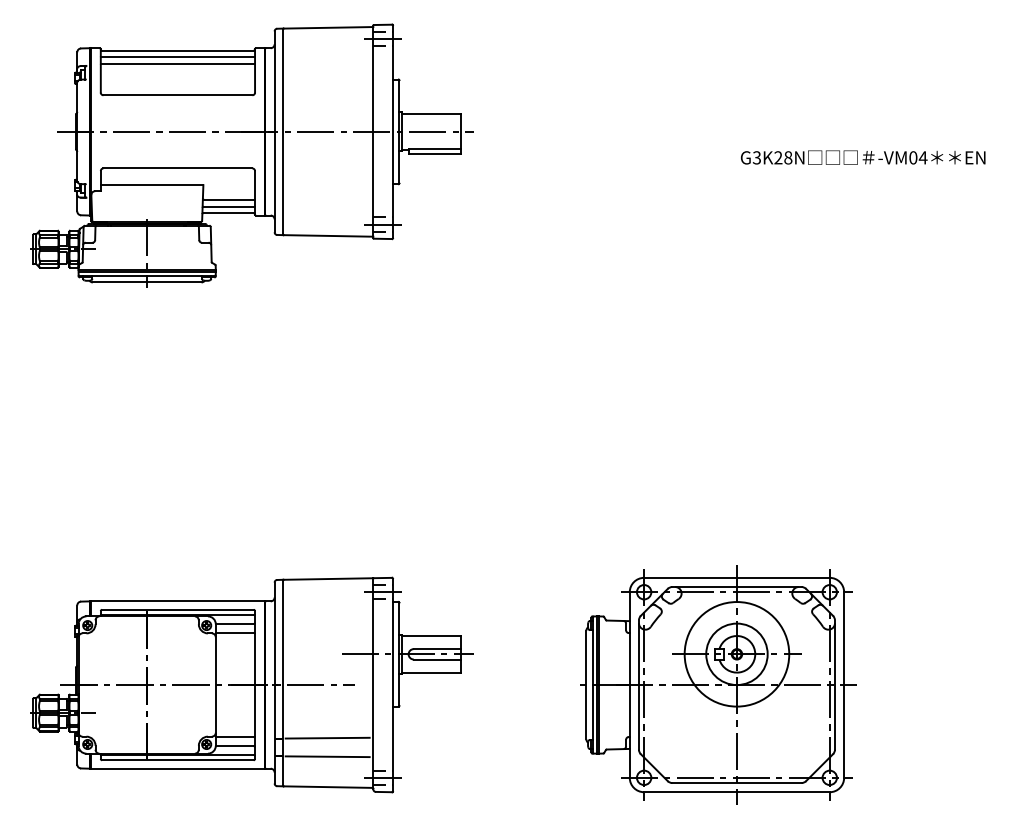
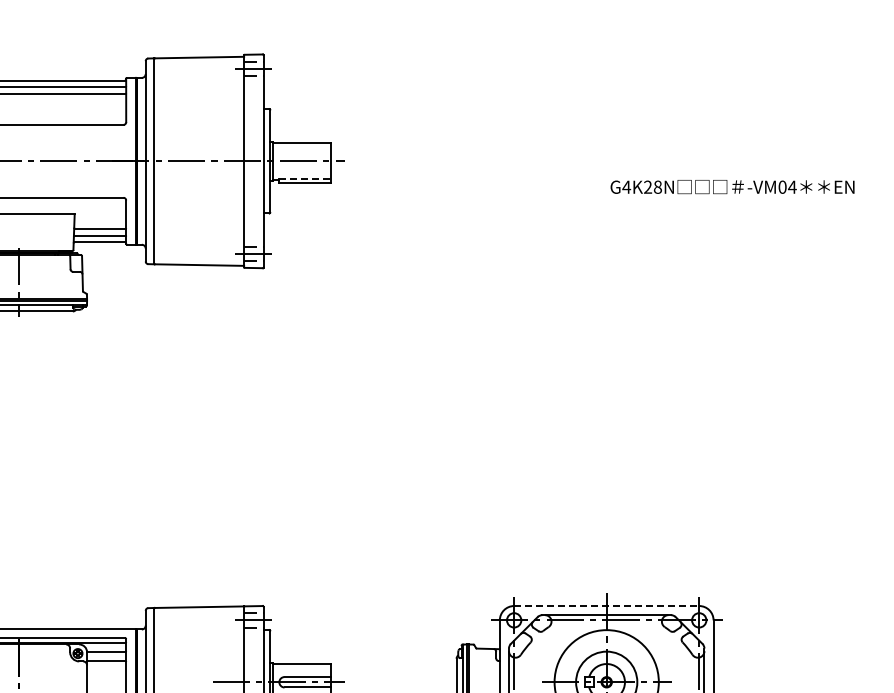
line: (435, 149) -> (306, 178), solid -> dashed
text: (756, 157) -> (626, 186), G3K28N -> G4K28N
line: (736, 577) -> (606, 605), solid -> dashed

